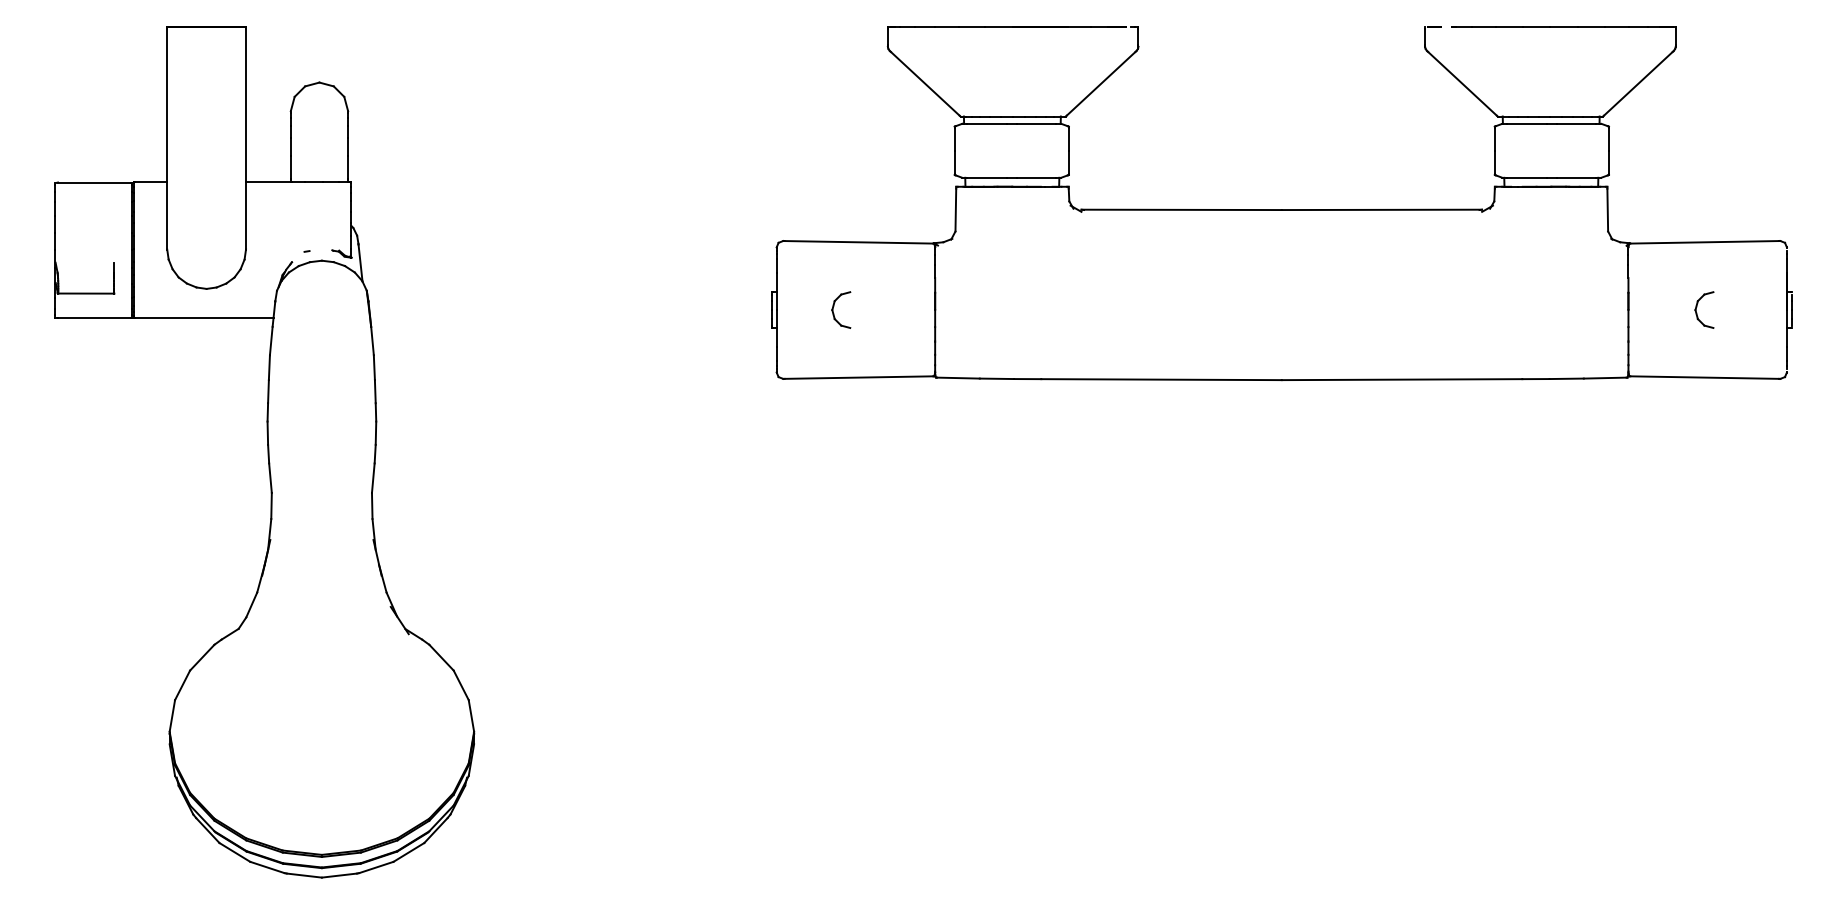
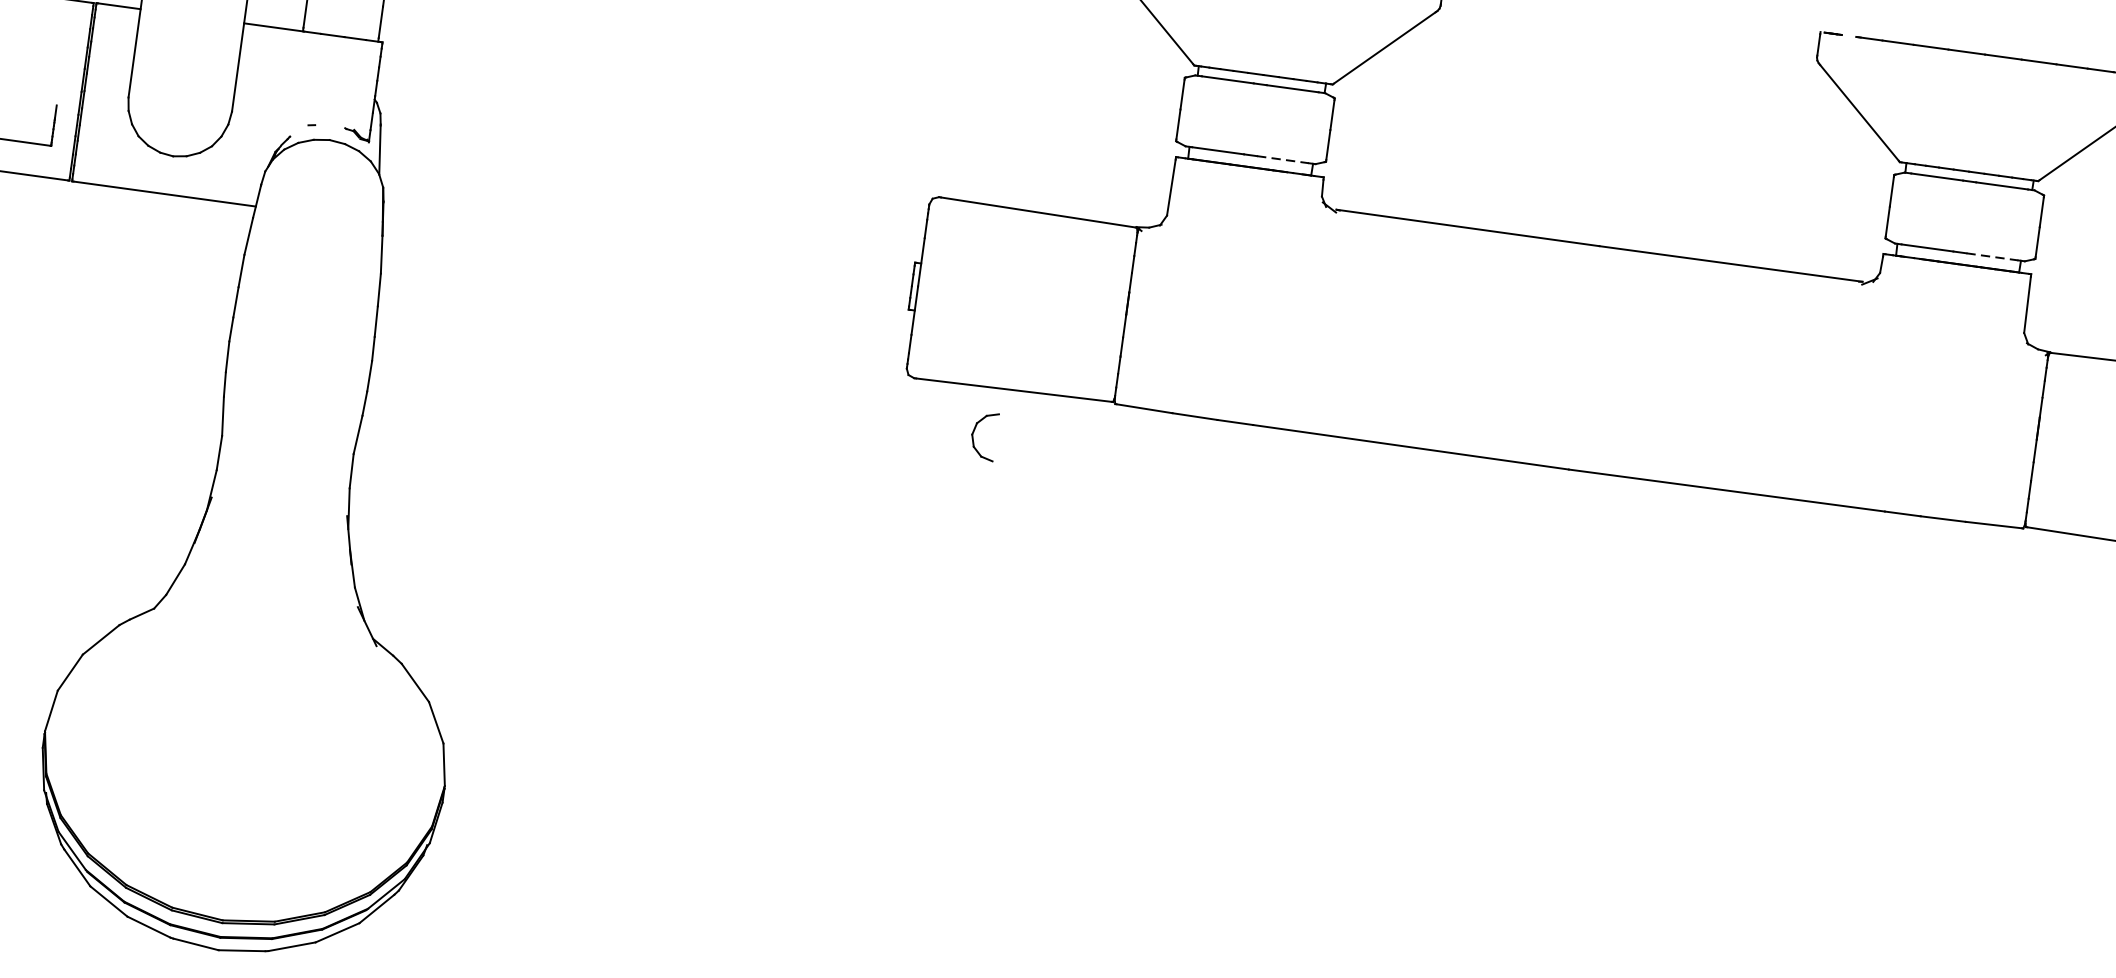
line: (1036, 177) -> (1283, 159), solid -> dashed
line: (1576, 177) -> (1992, 256), solid -> dashed
part: (834, 306) -> (975, 430), moved

